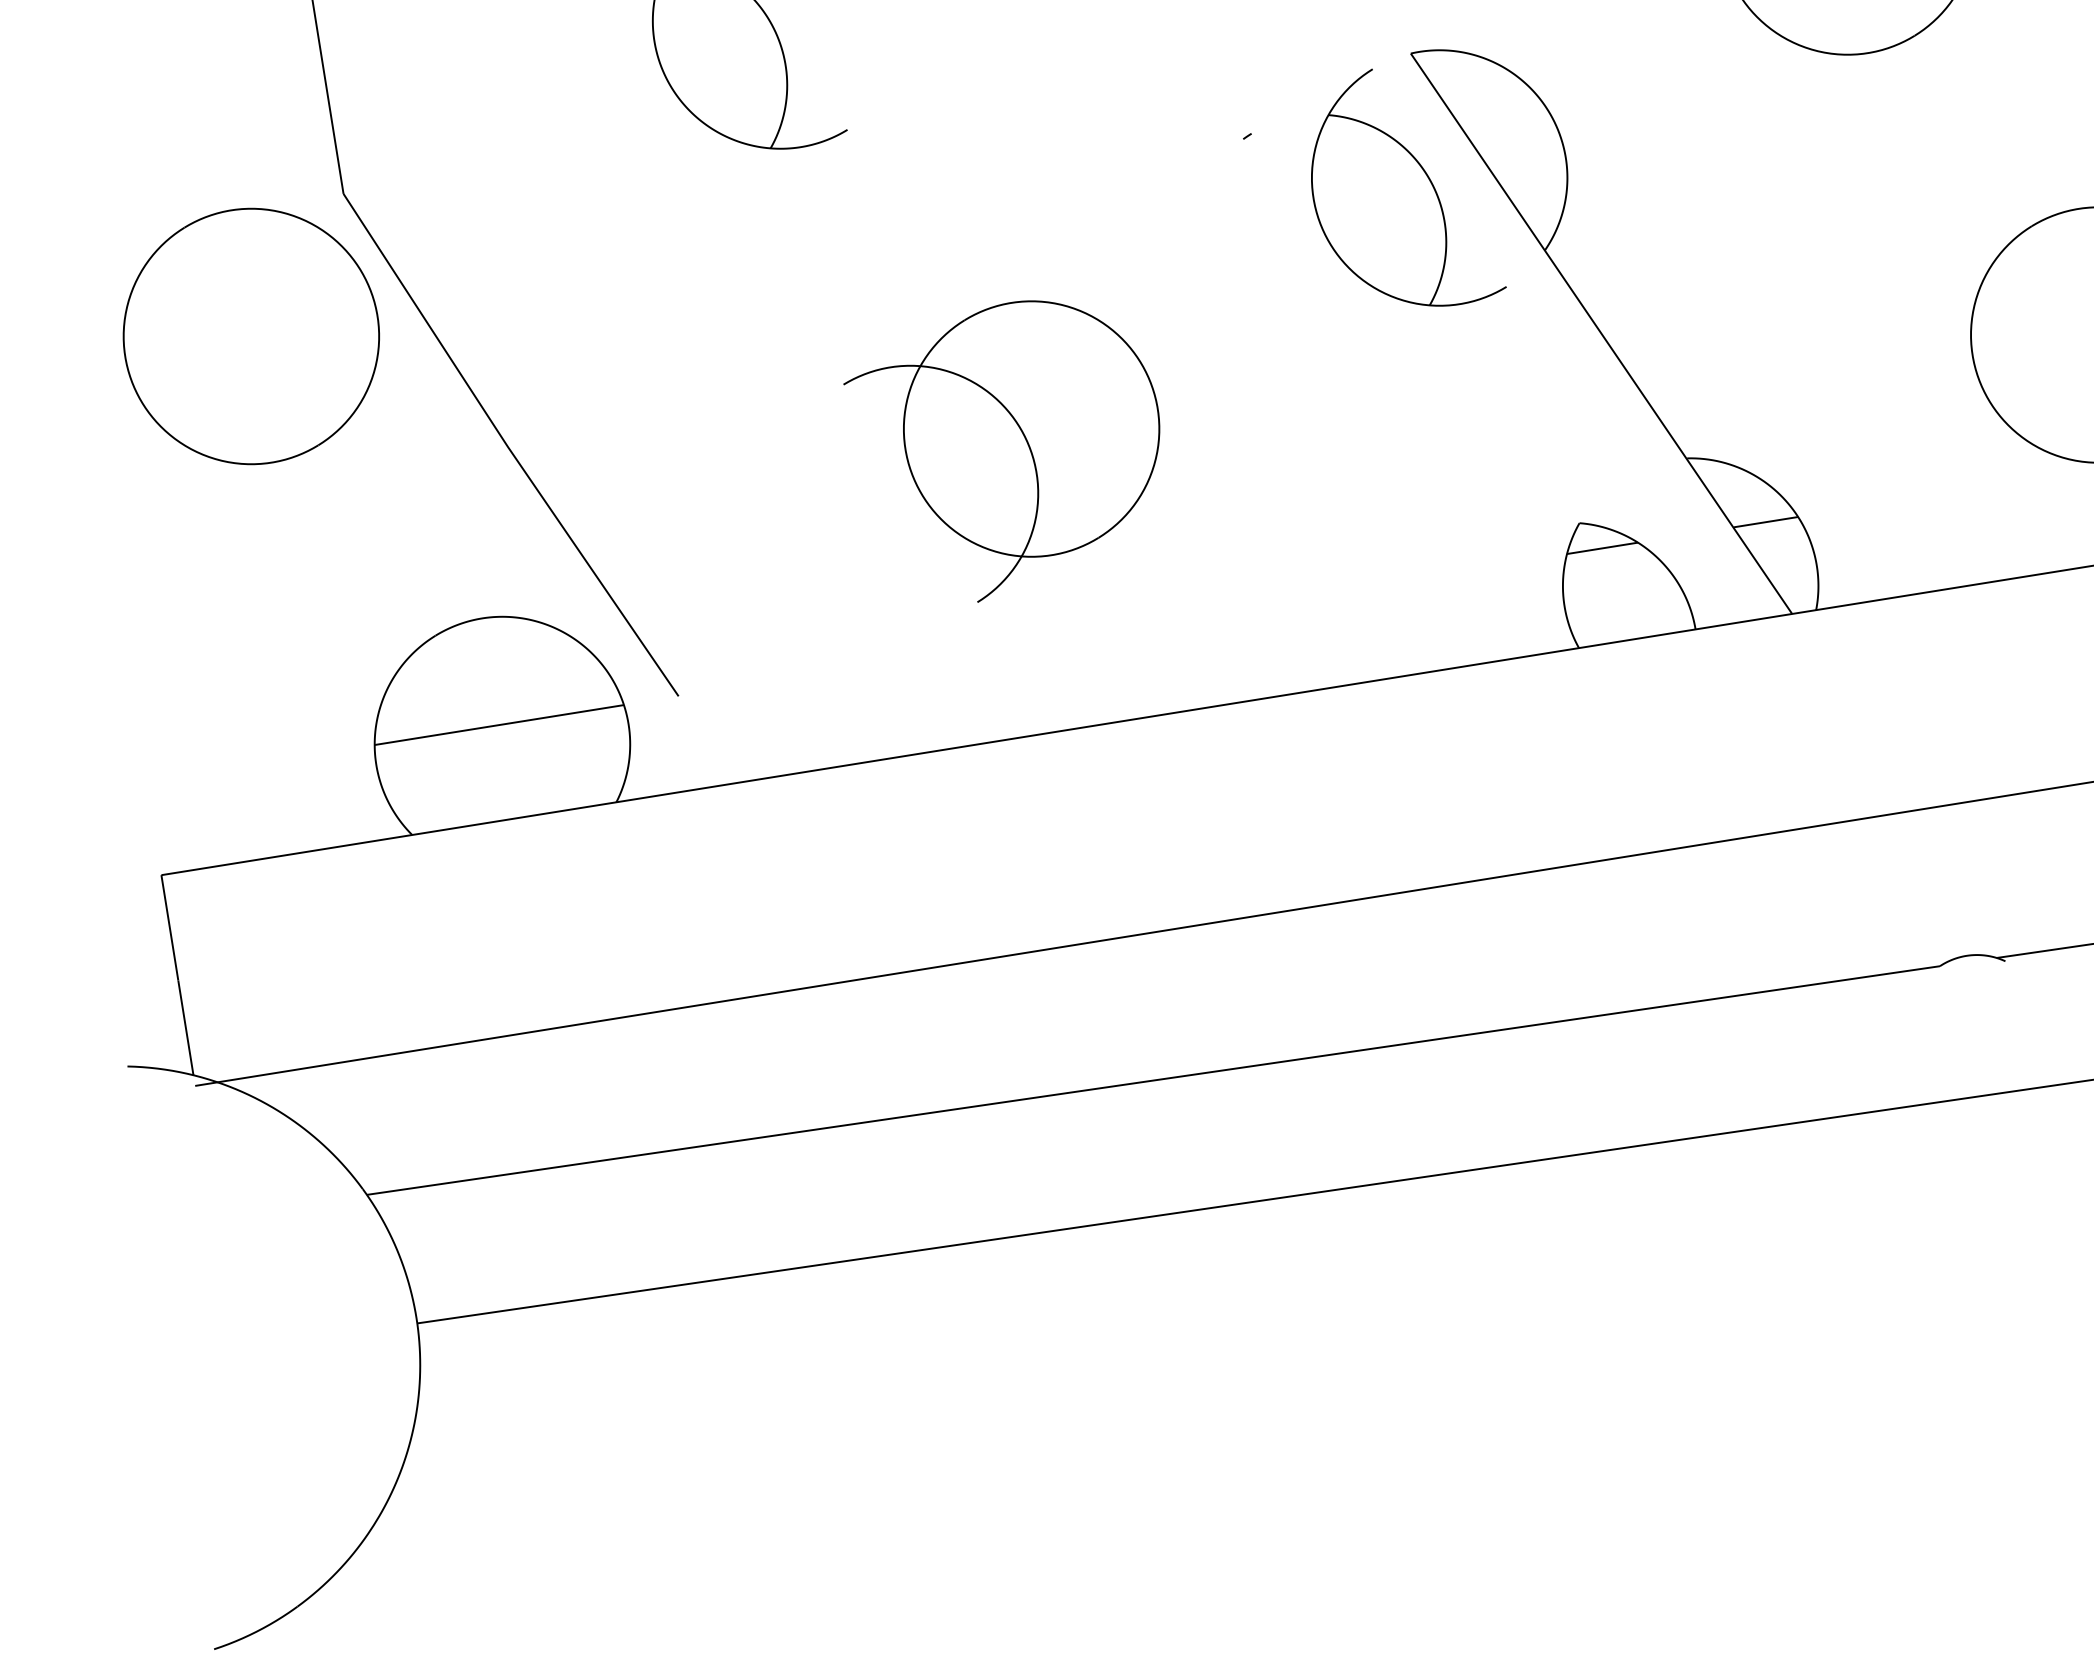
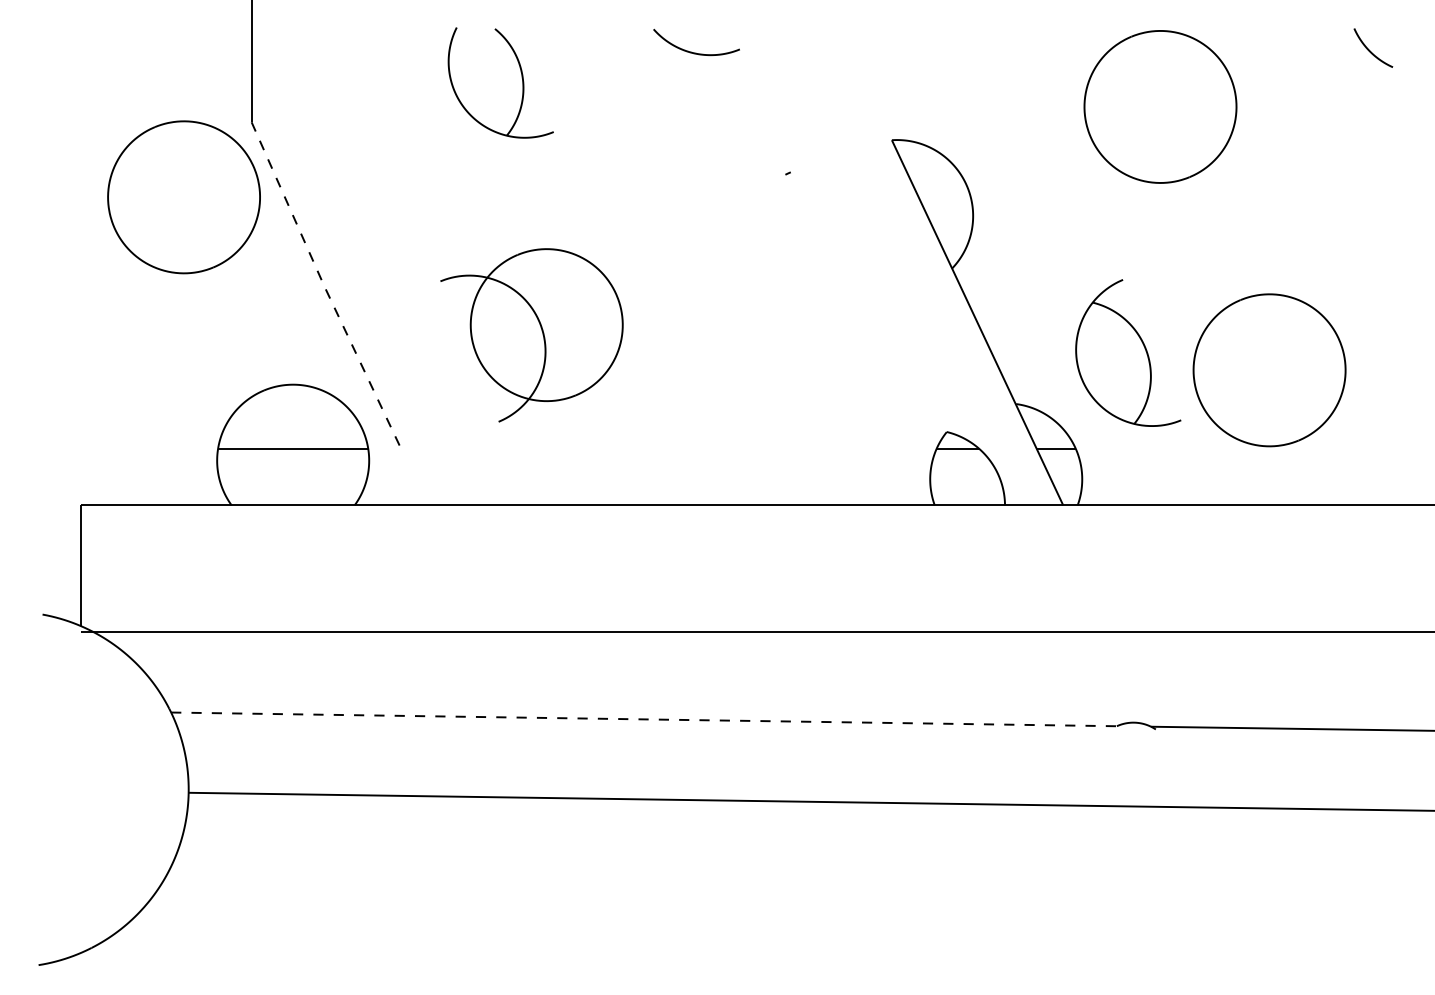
part: (1401, 188) -> (1128, 352), moved
line: (508, 447) -> (324, 286), solid -> dashed
part: (1009, 450) -> (531, 335), moved
line: (1154, 1080) -> (644, 719), solid -> dashed

